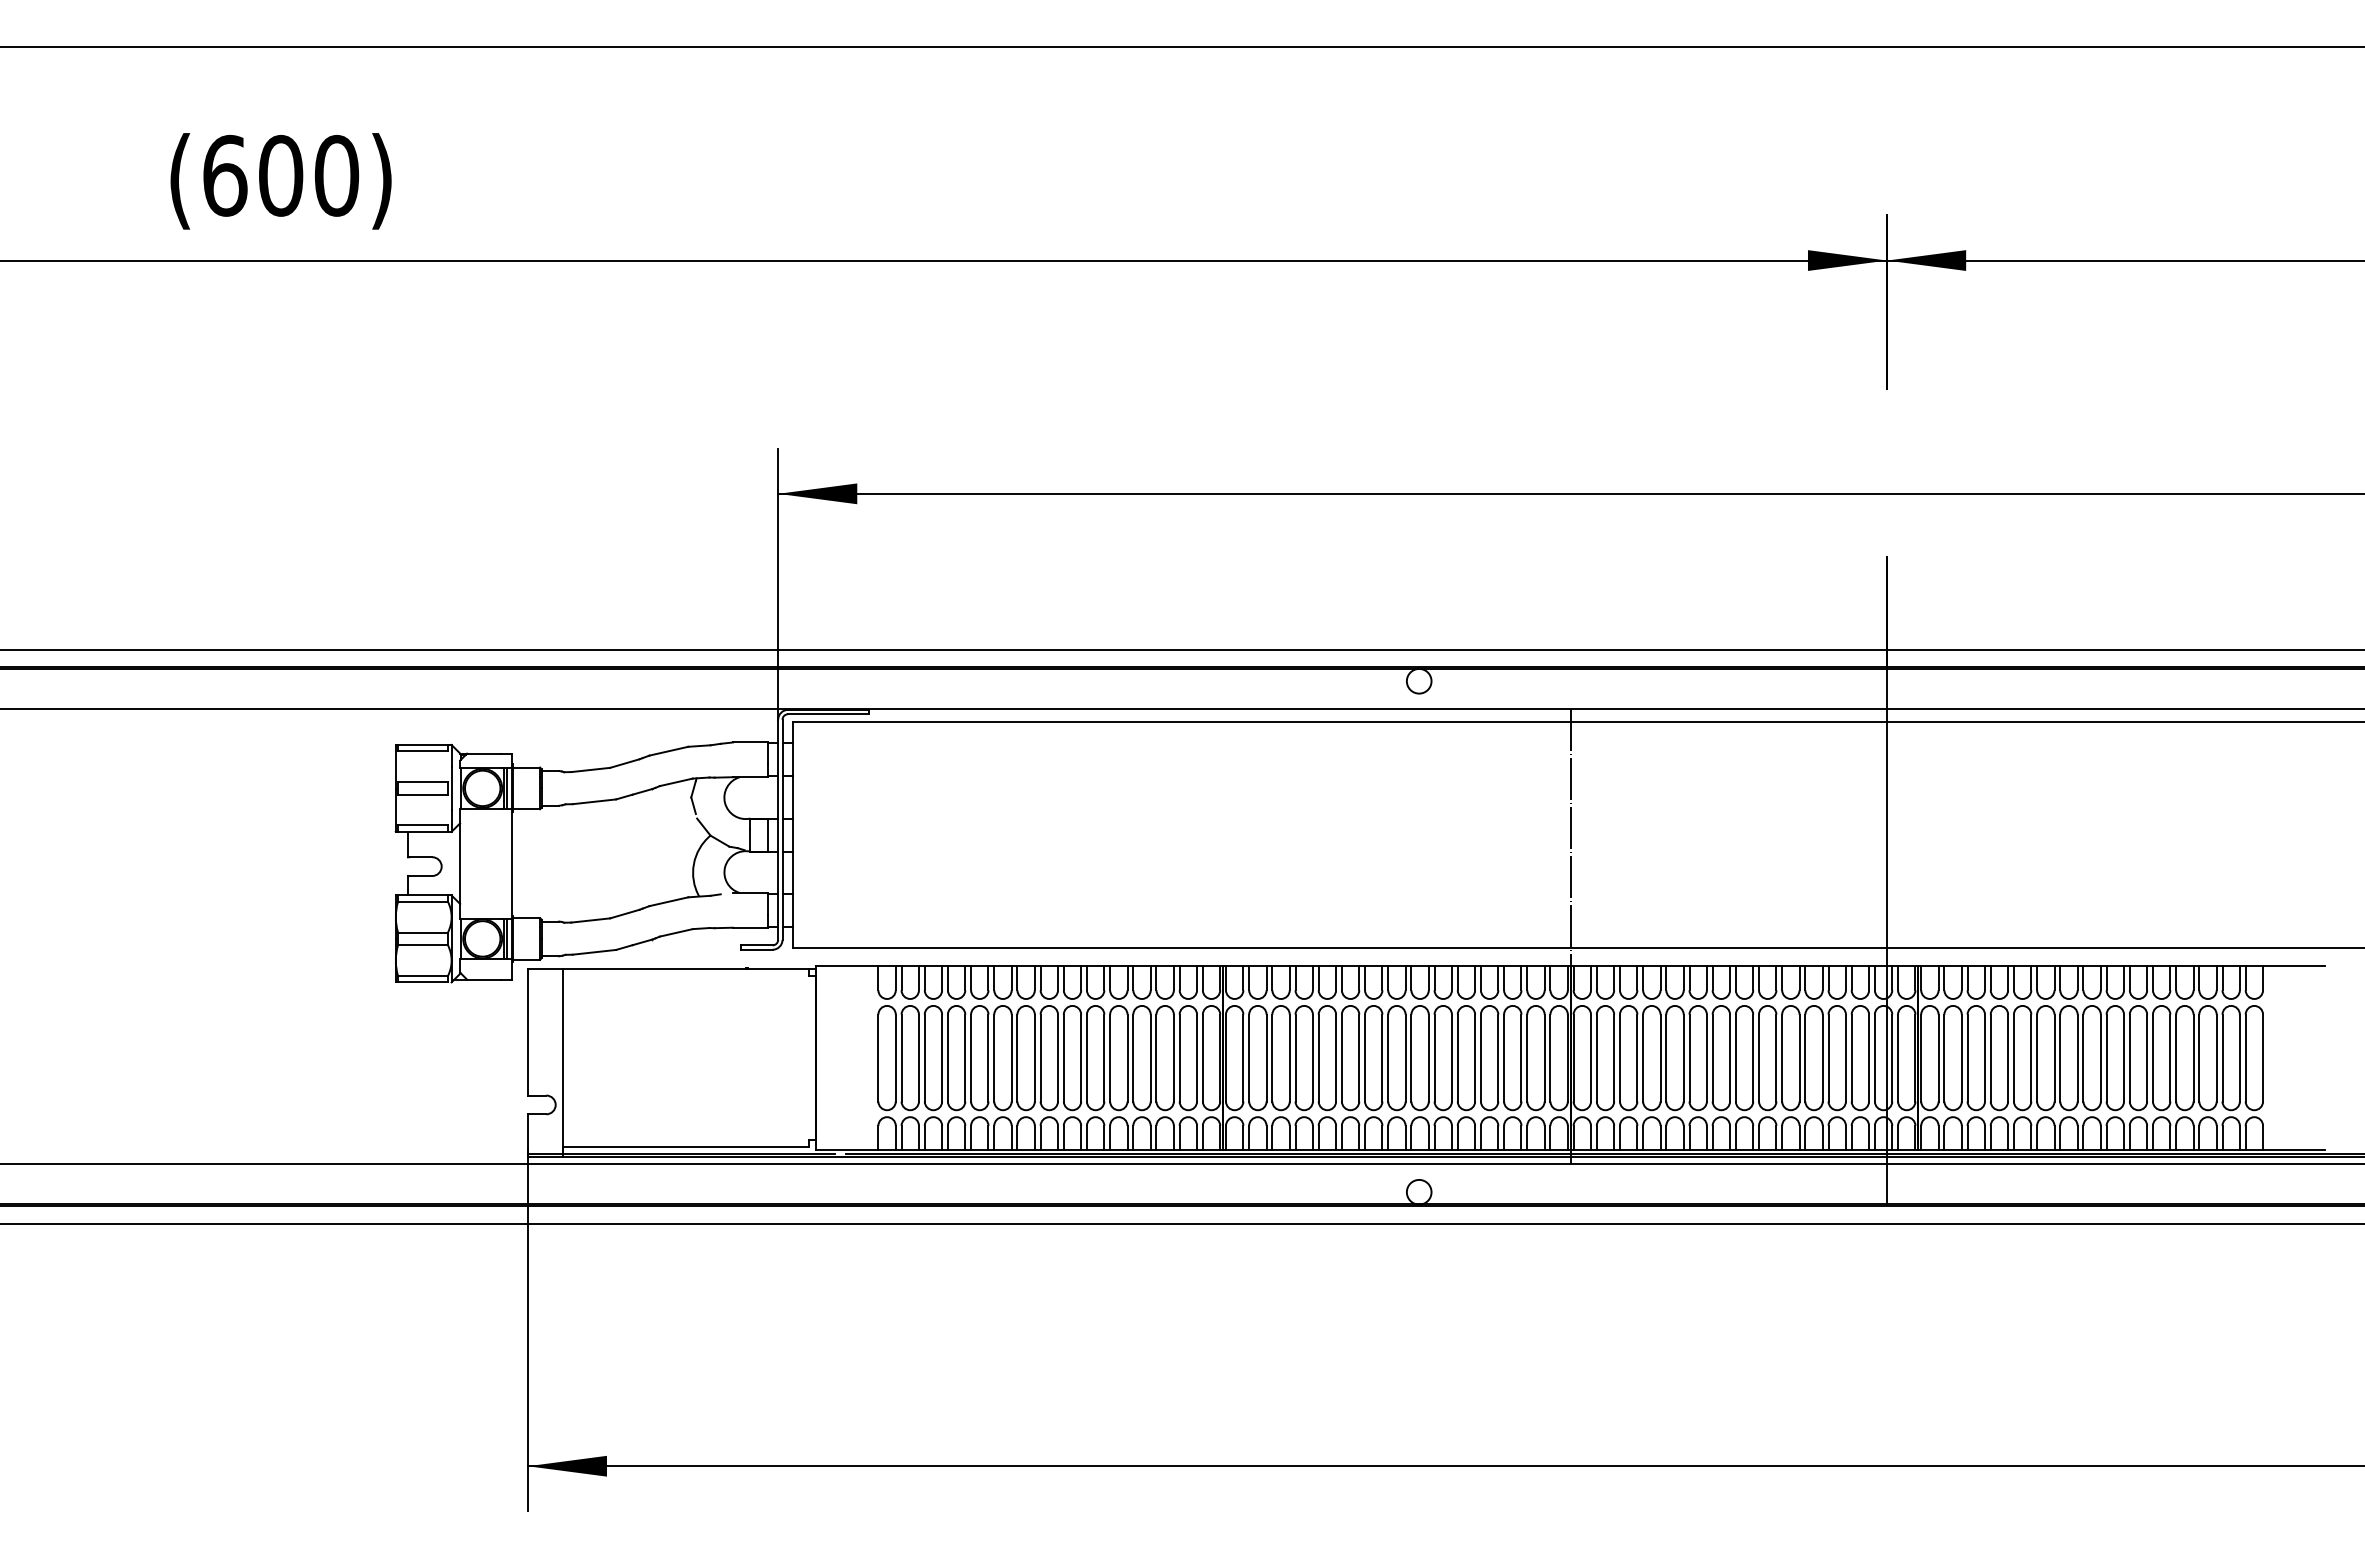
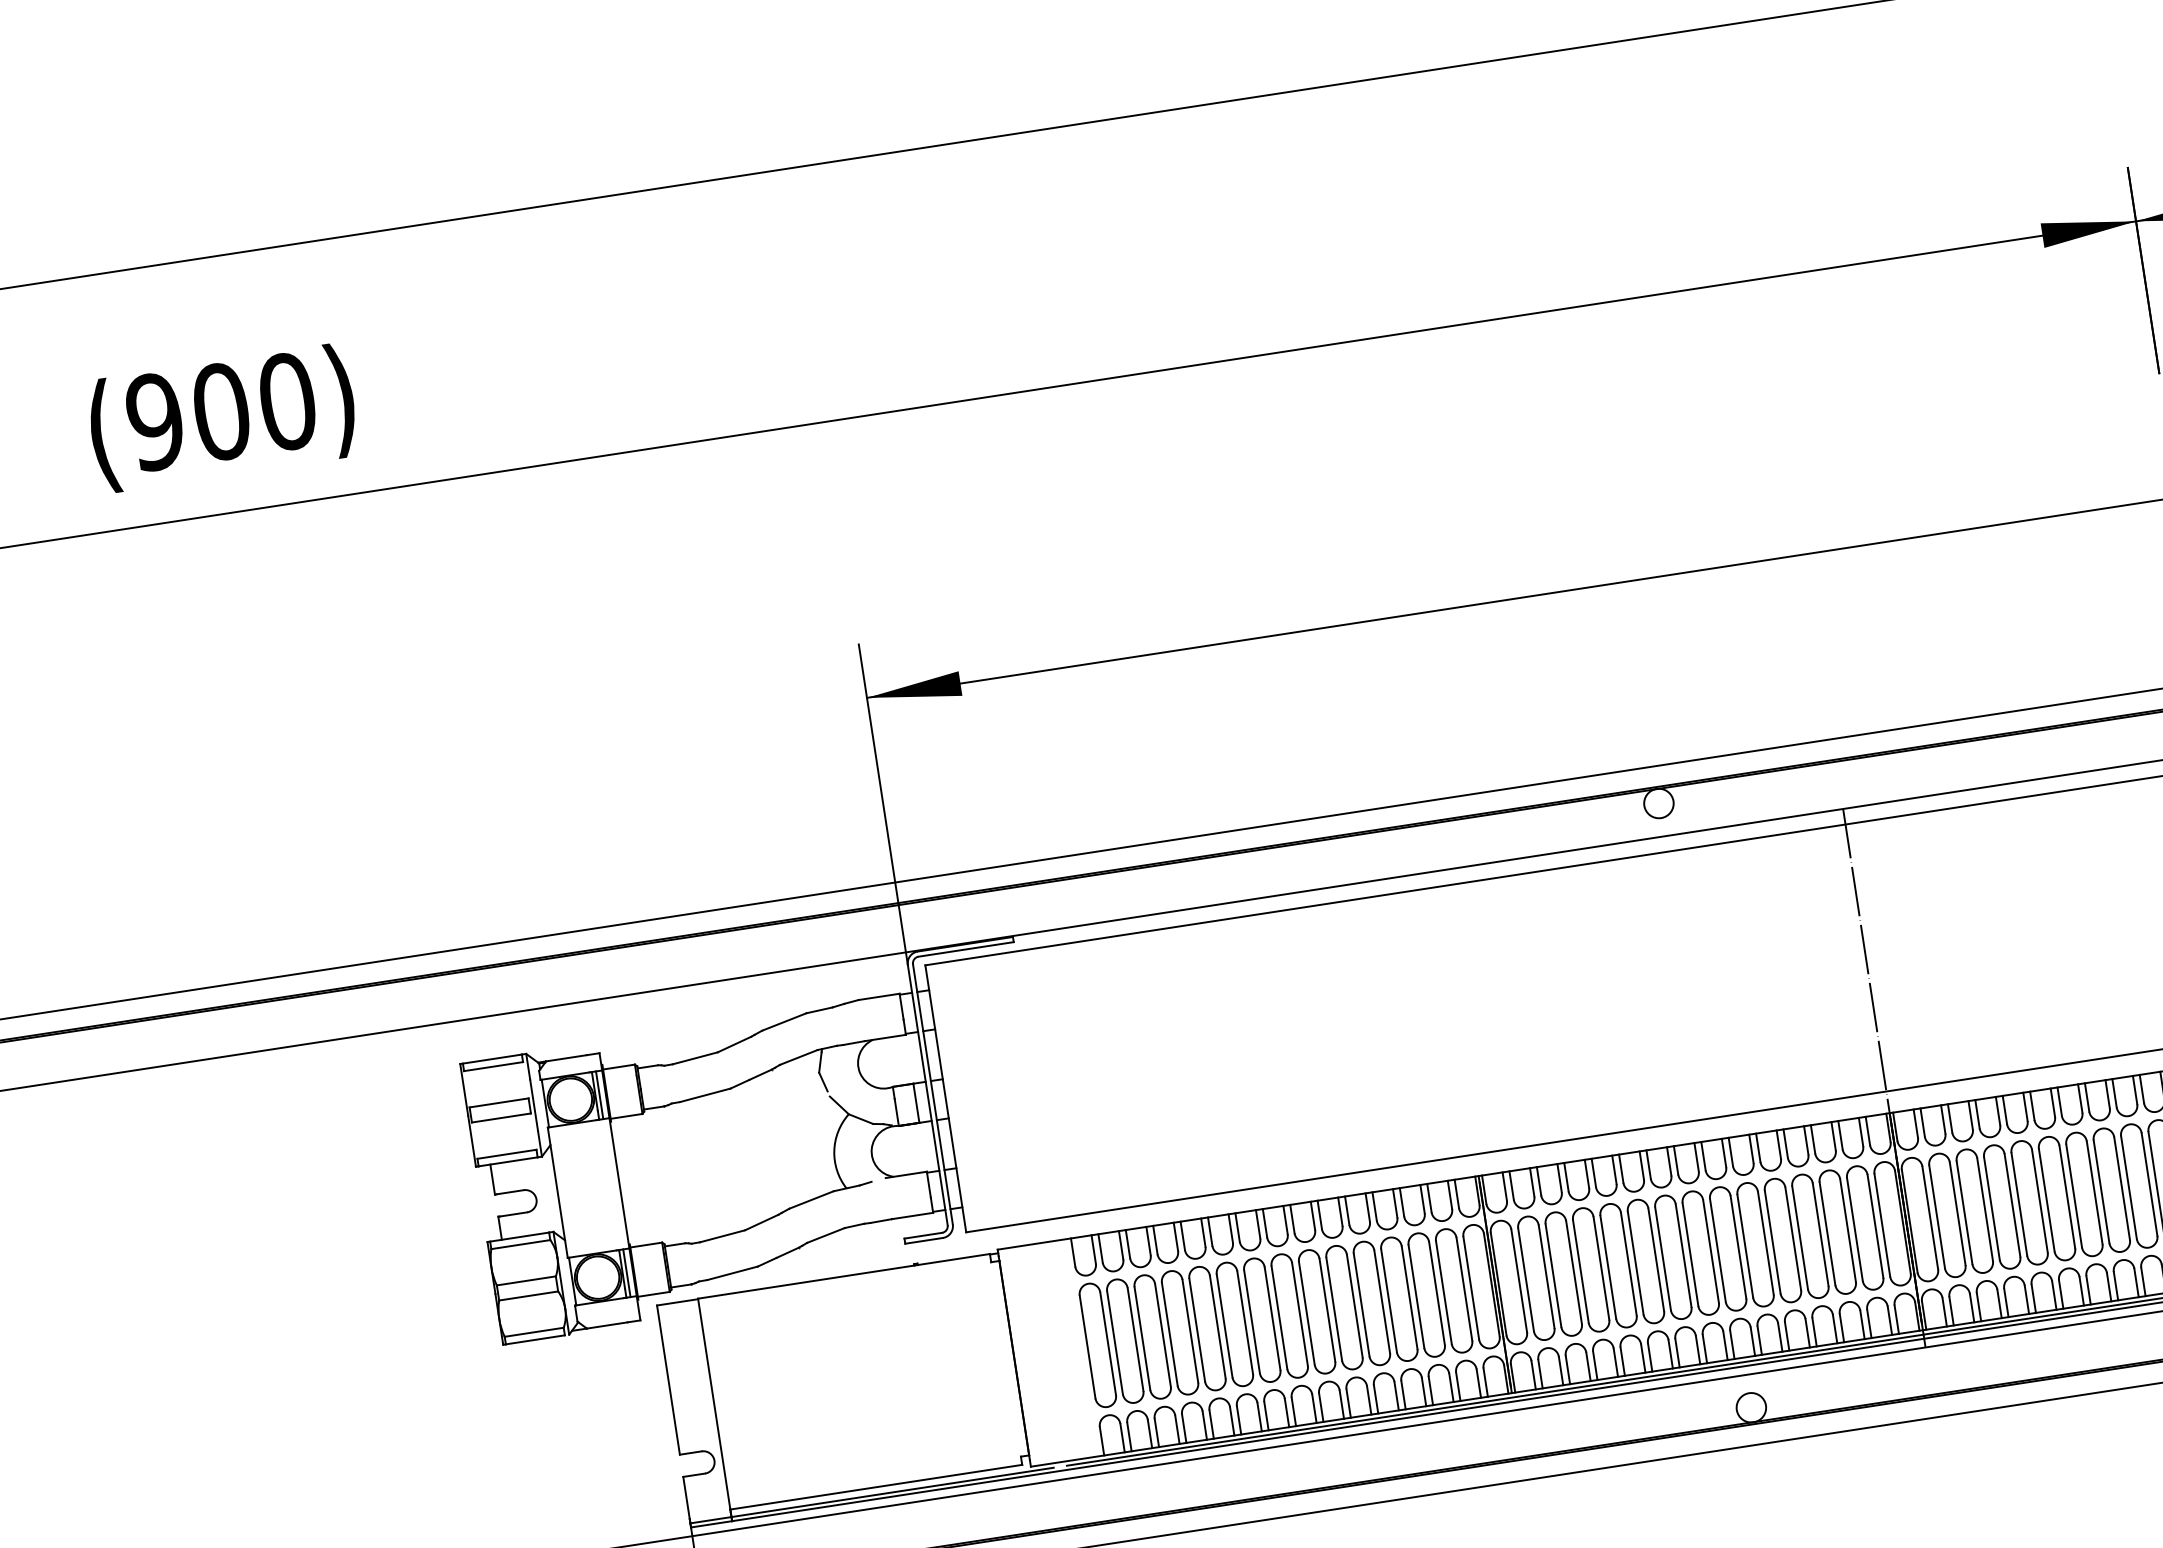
text: (224, 175) -> (154, 421), 600 -> 900

